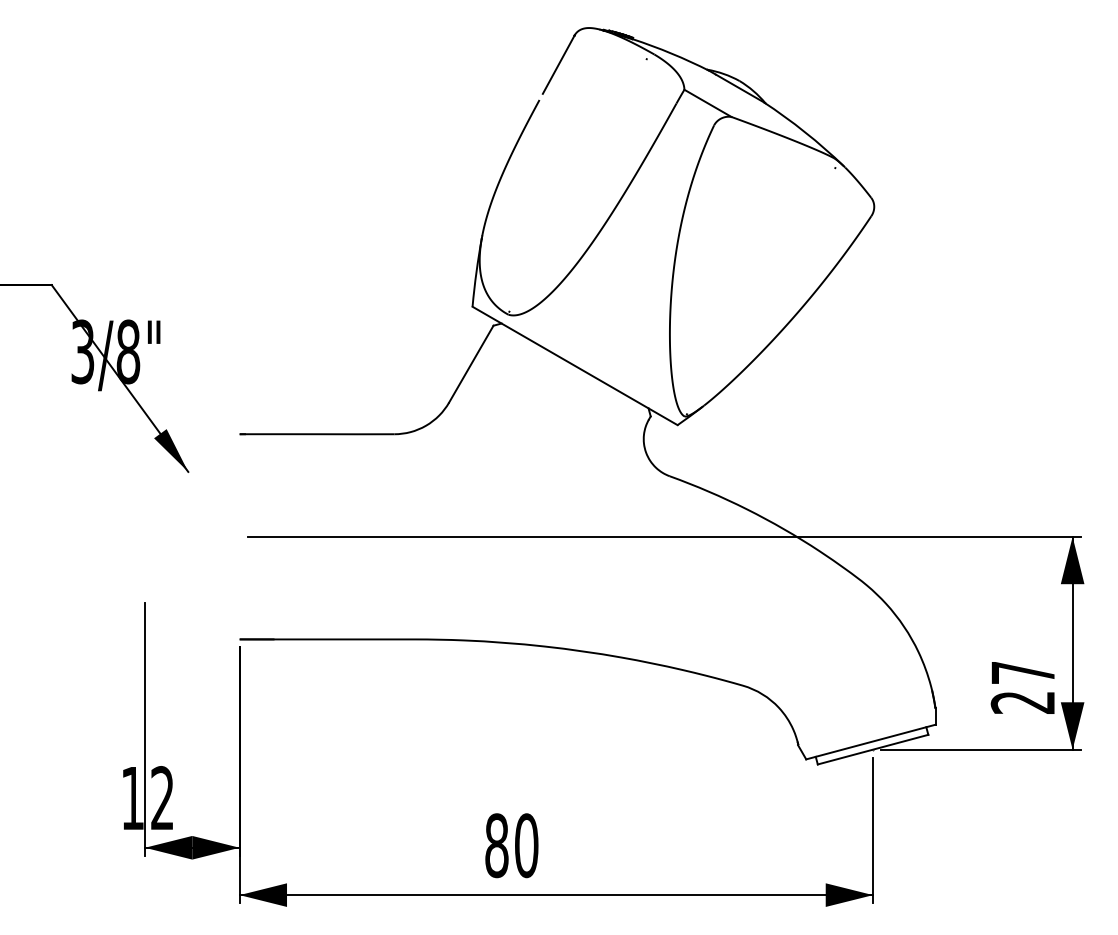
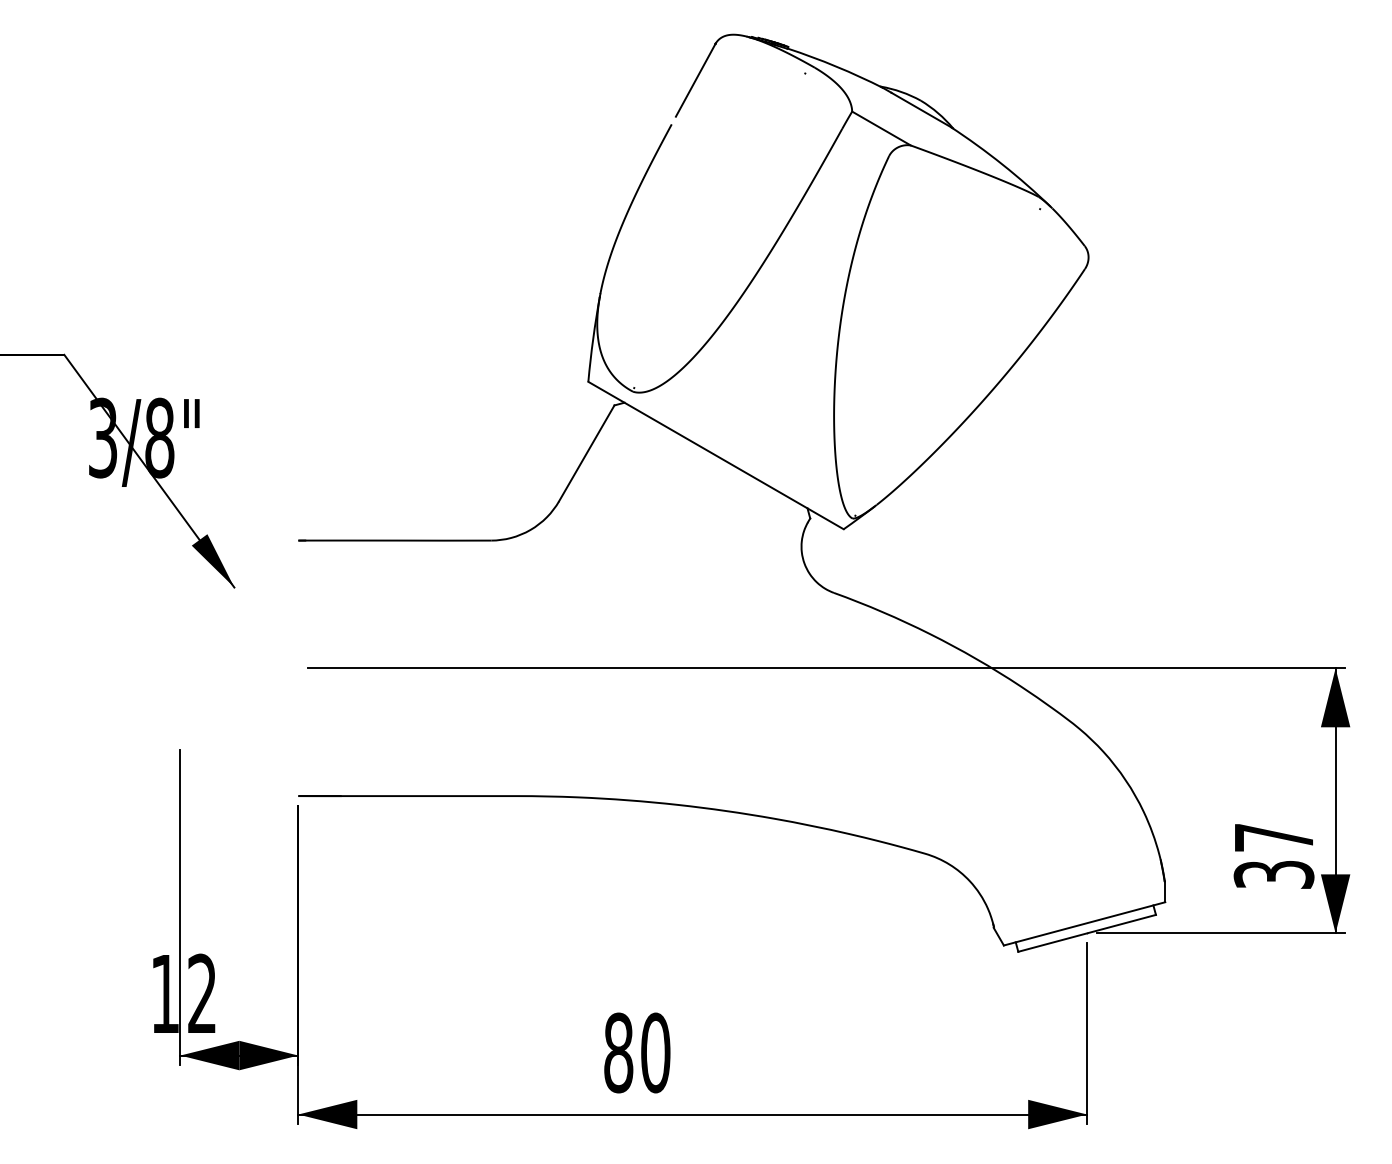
text: (1022, 702) -> (1273, 874), 27 -> 37

